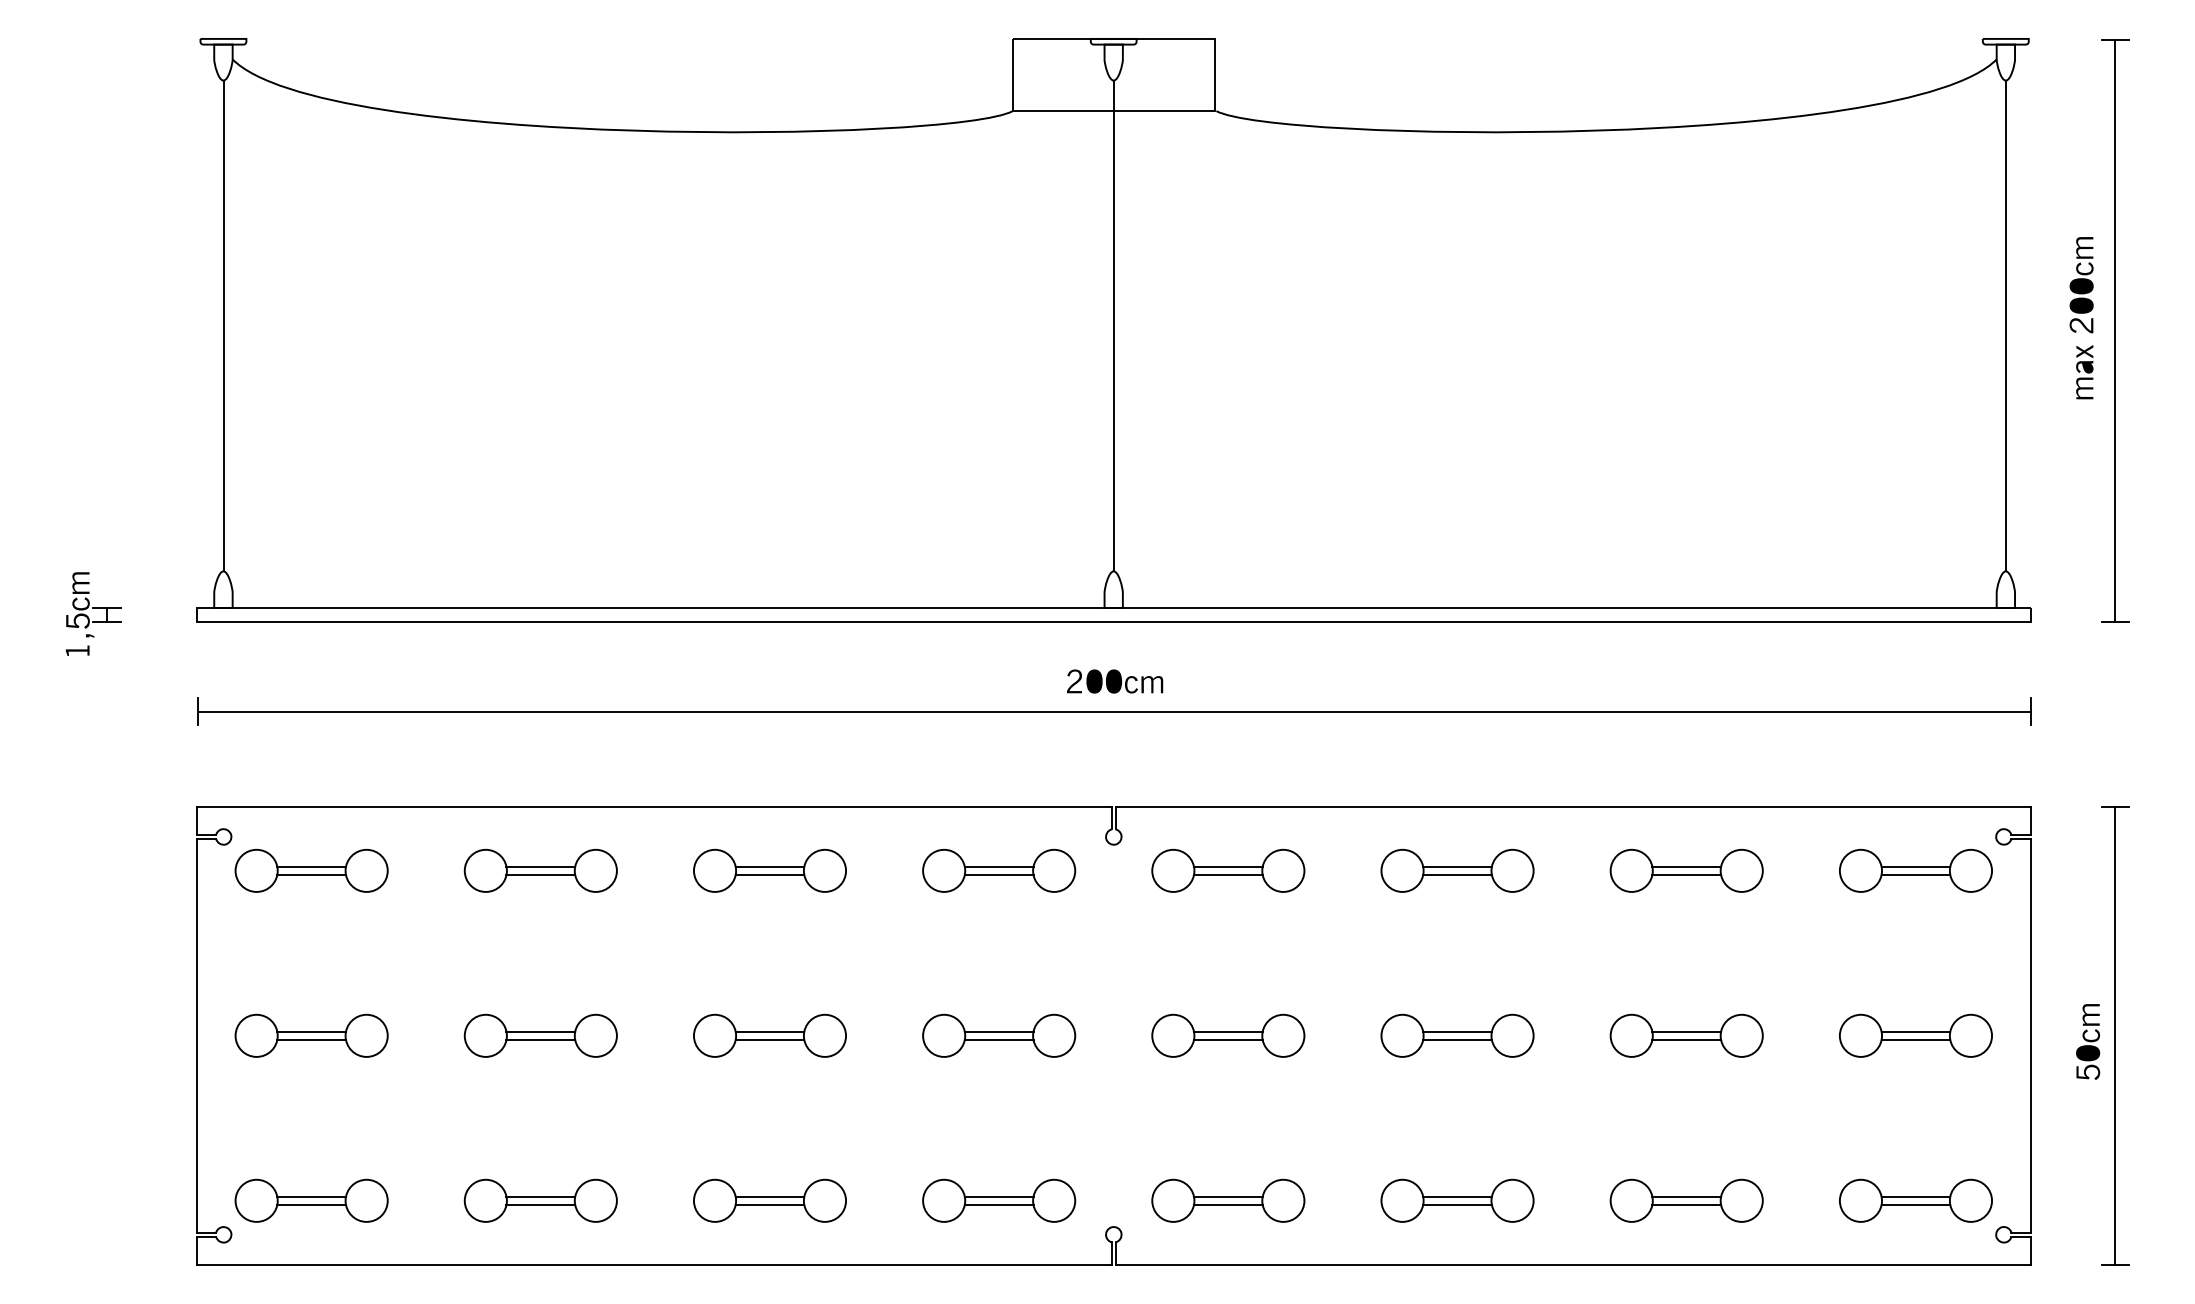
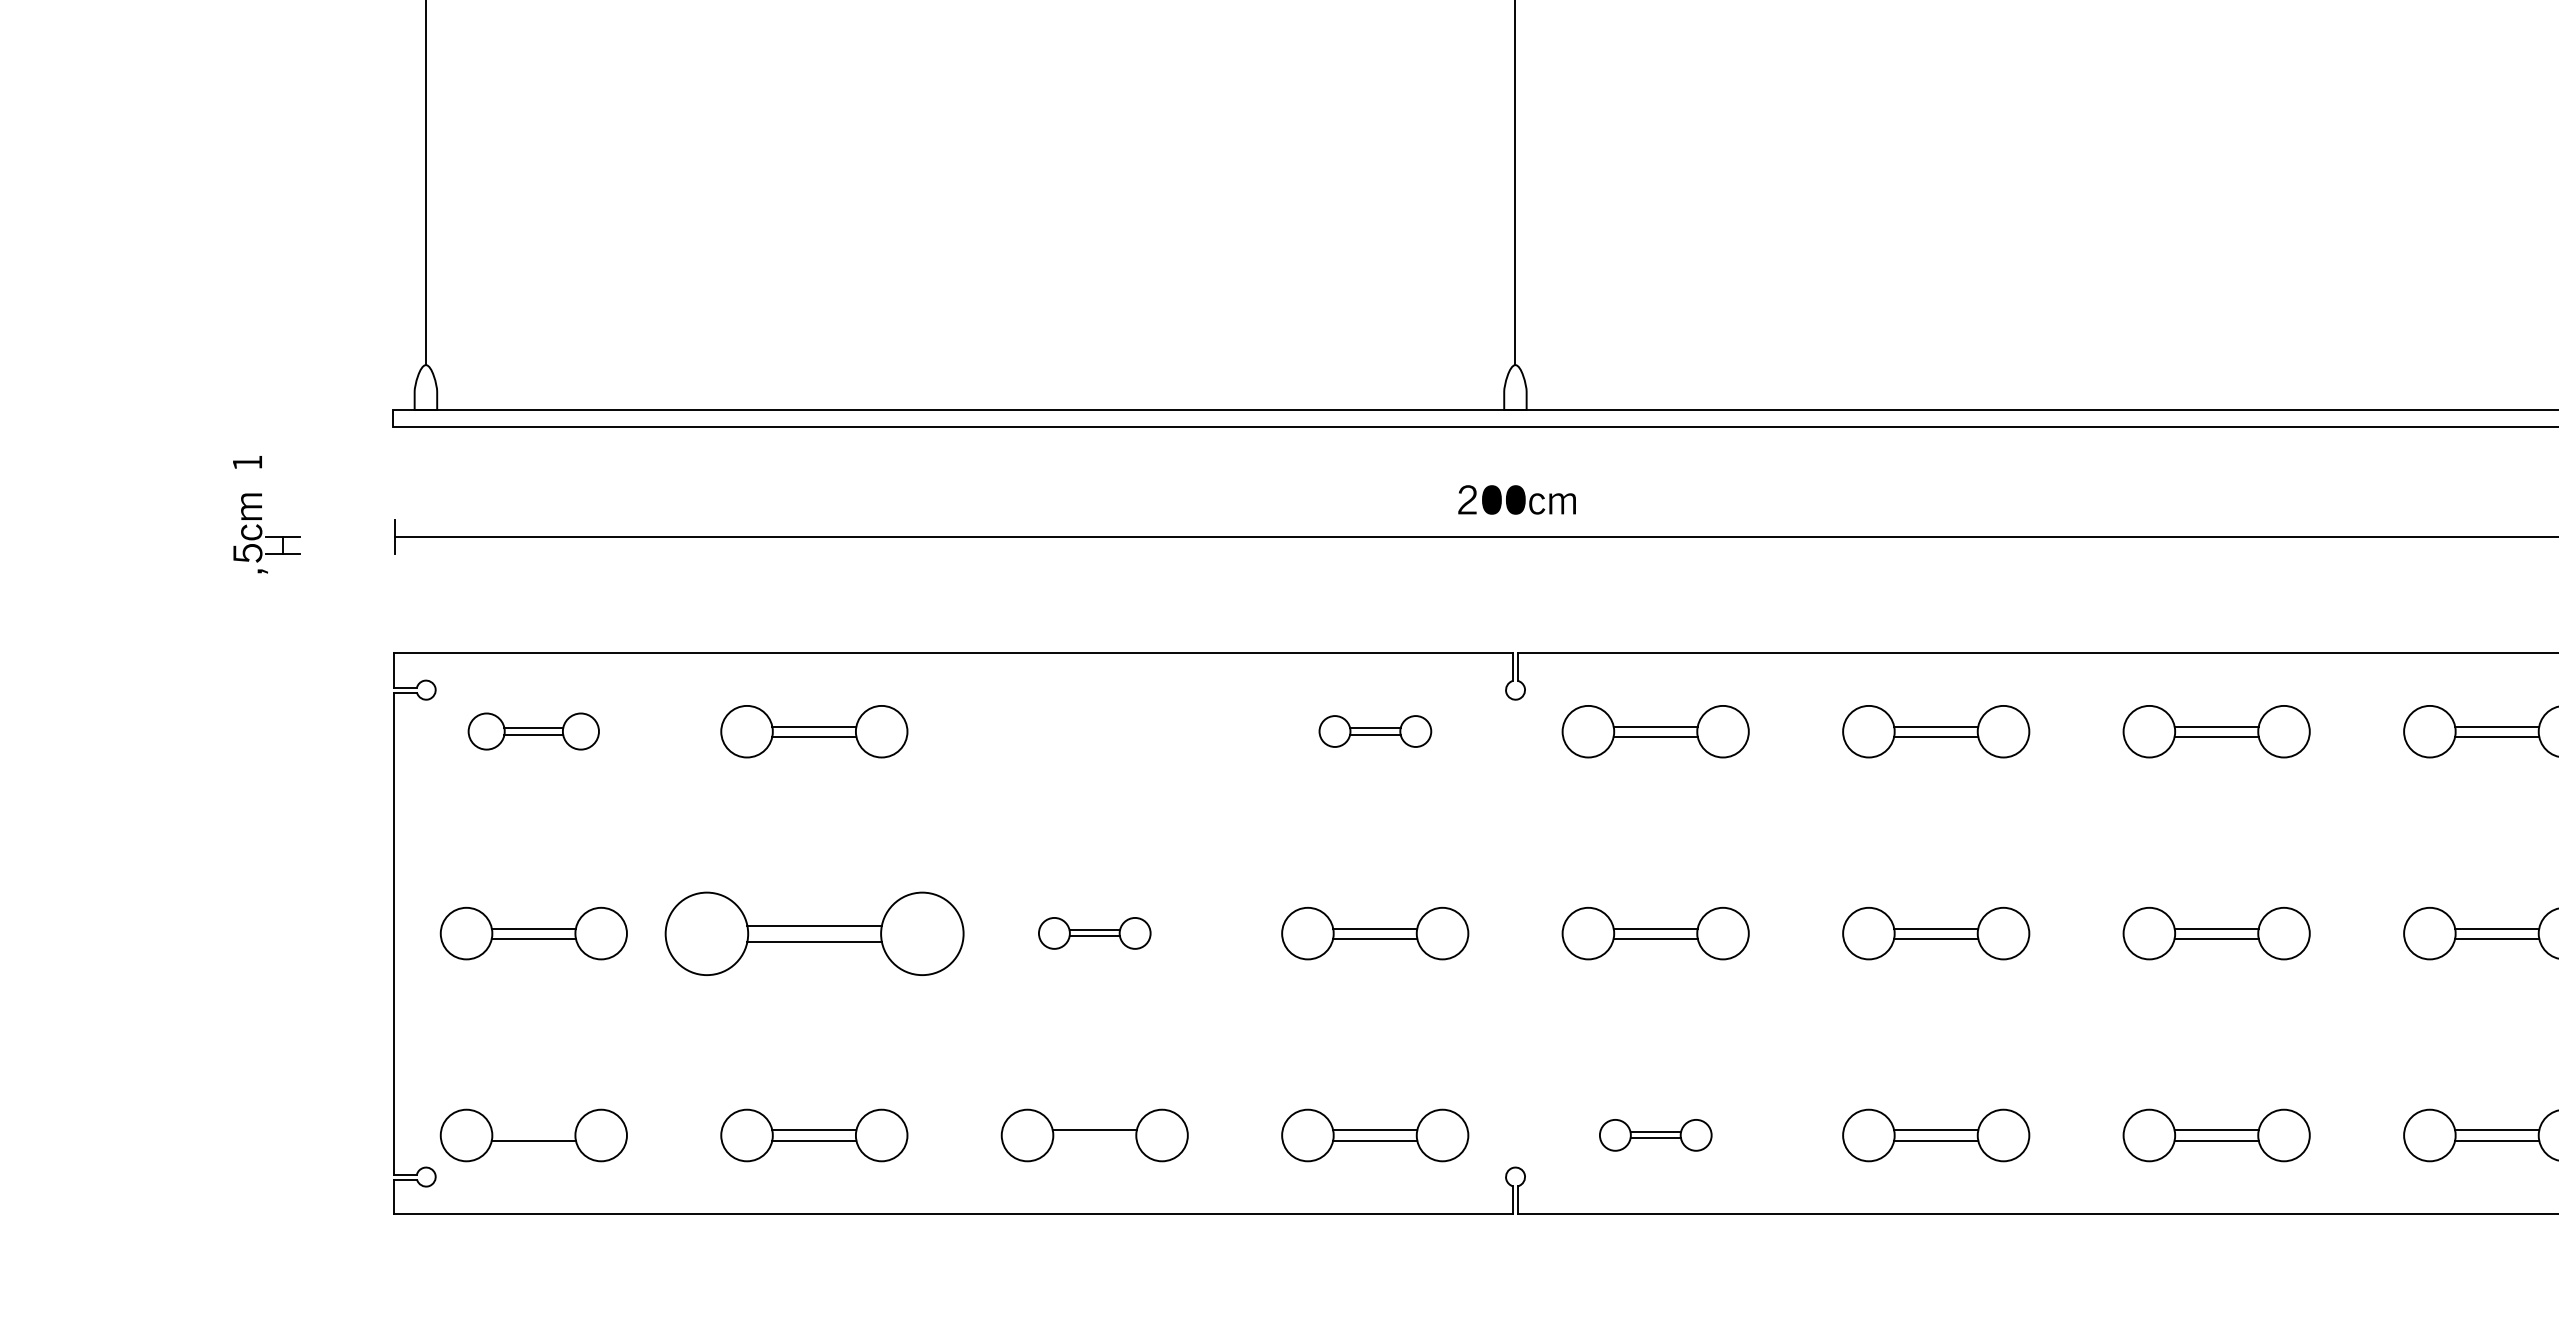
part: (93, 604) -> (266, 532), moved
part: (311, 870) -> (533, 731), size x0.7
part: (769, 870) -> (1094, 731), removed
part: (999, 870) -> (1375, 731), size x0.6
part: (540, 1035) -> (813, 933), size x1.6
part: (769, 1035) -> (1094, 933), size x0.6
line: (311, 1196) -> (533, 1130), removed
part: (1228, 1200) -> (1655, 1135), size x0.6
line: (769, 1204) -> (1094, 1139), removed

